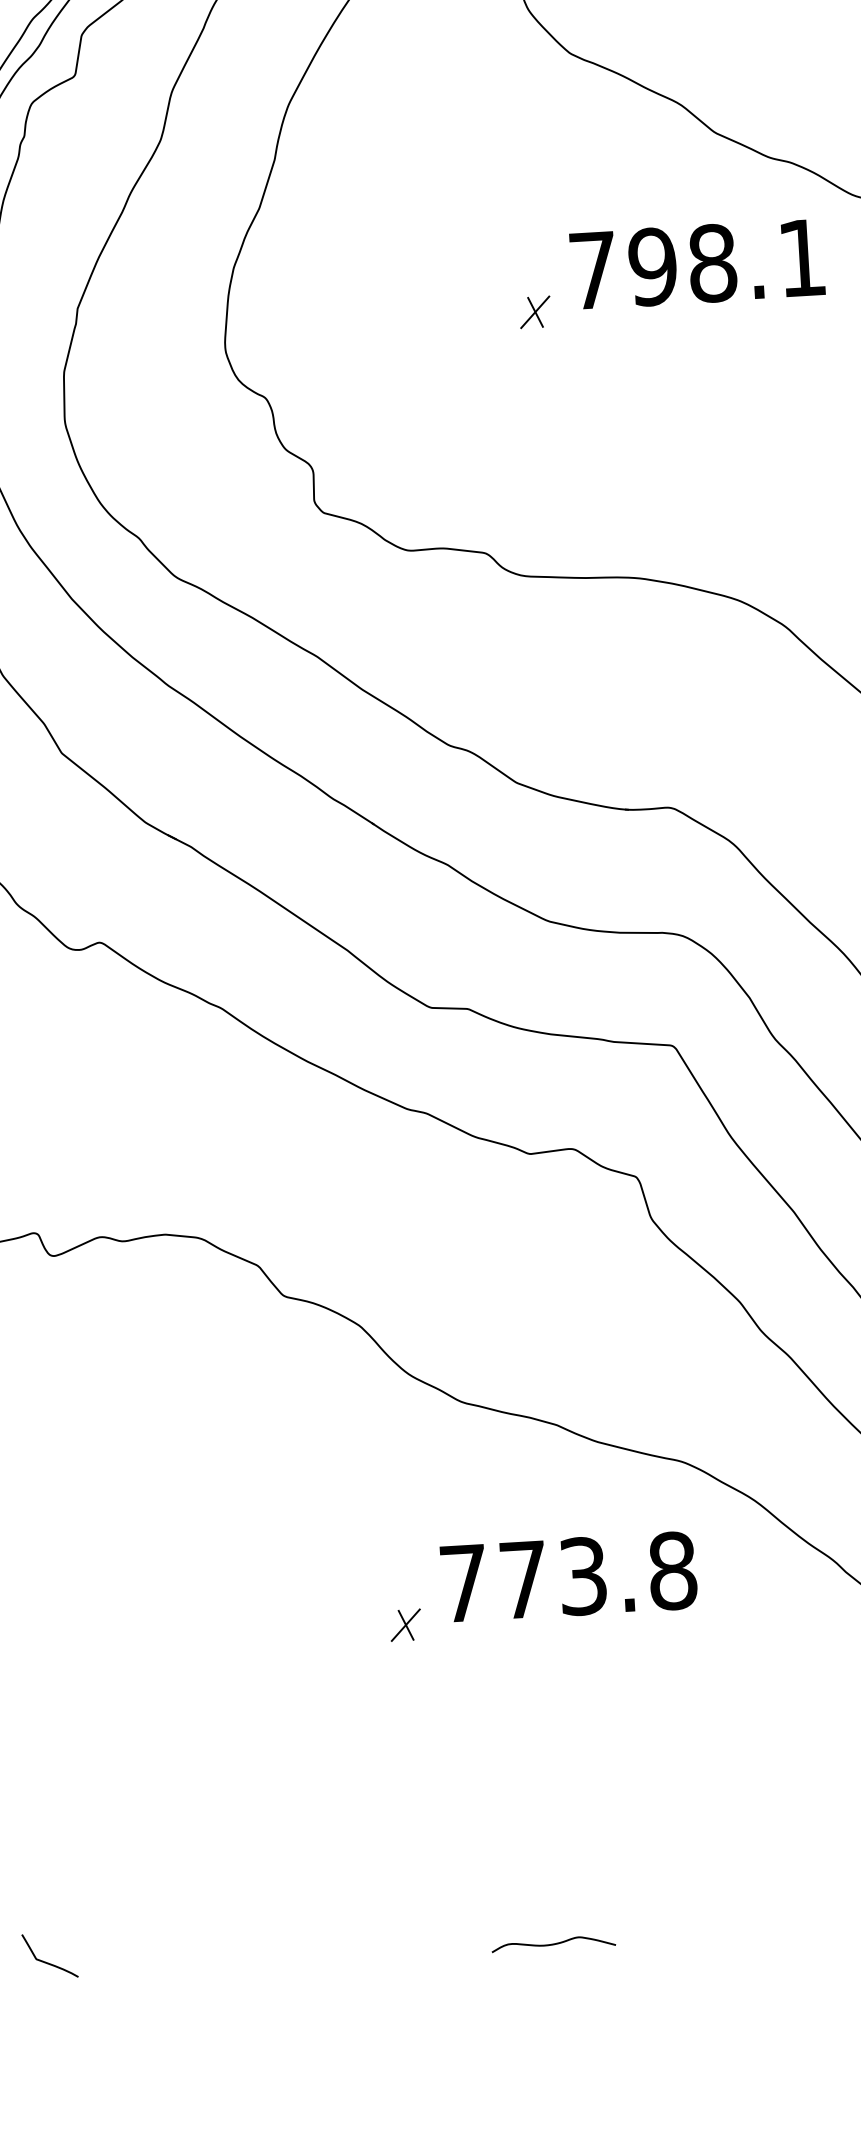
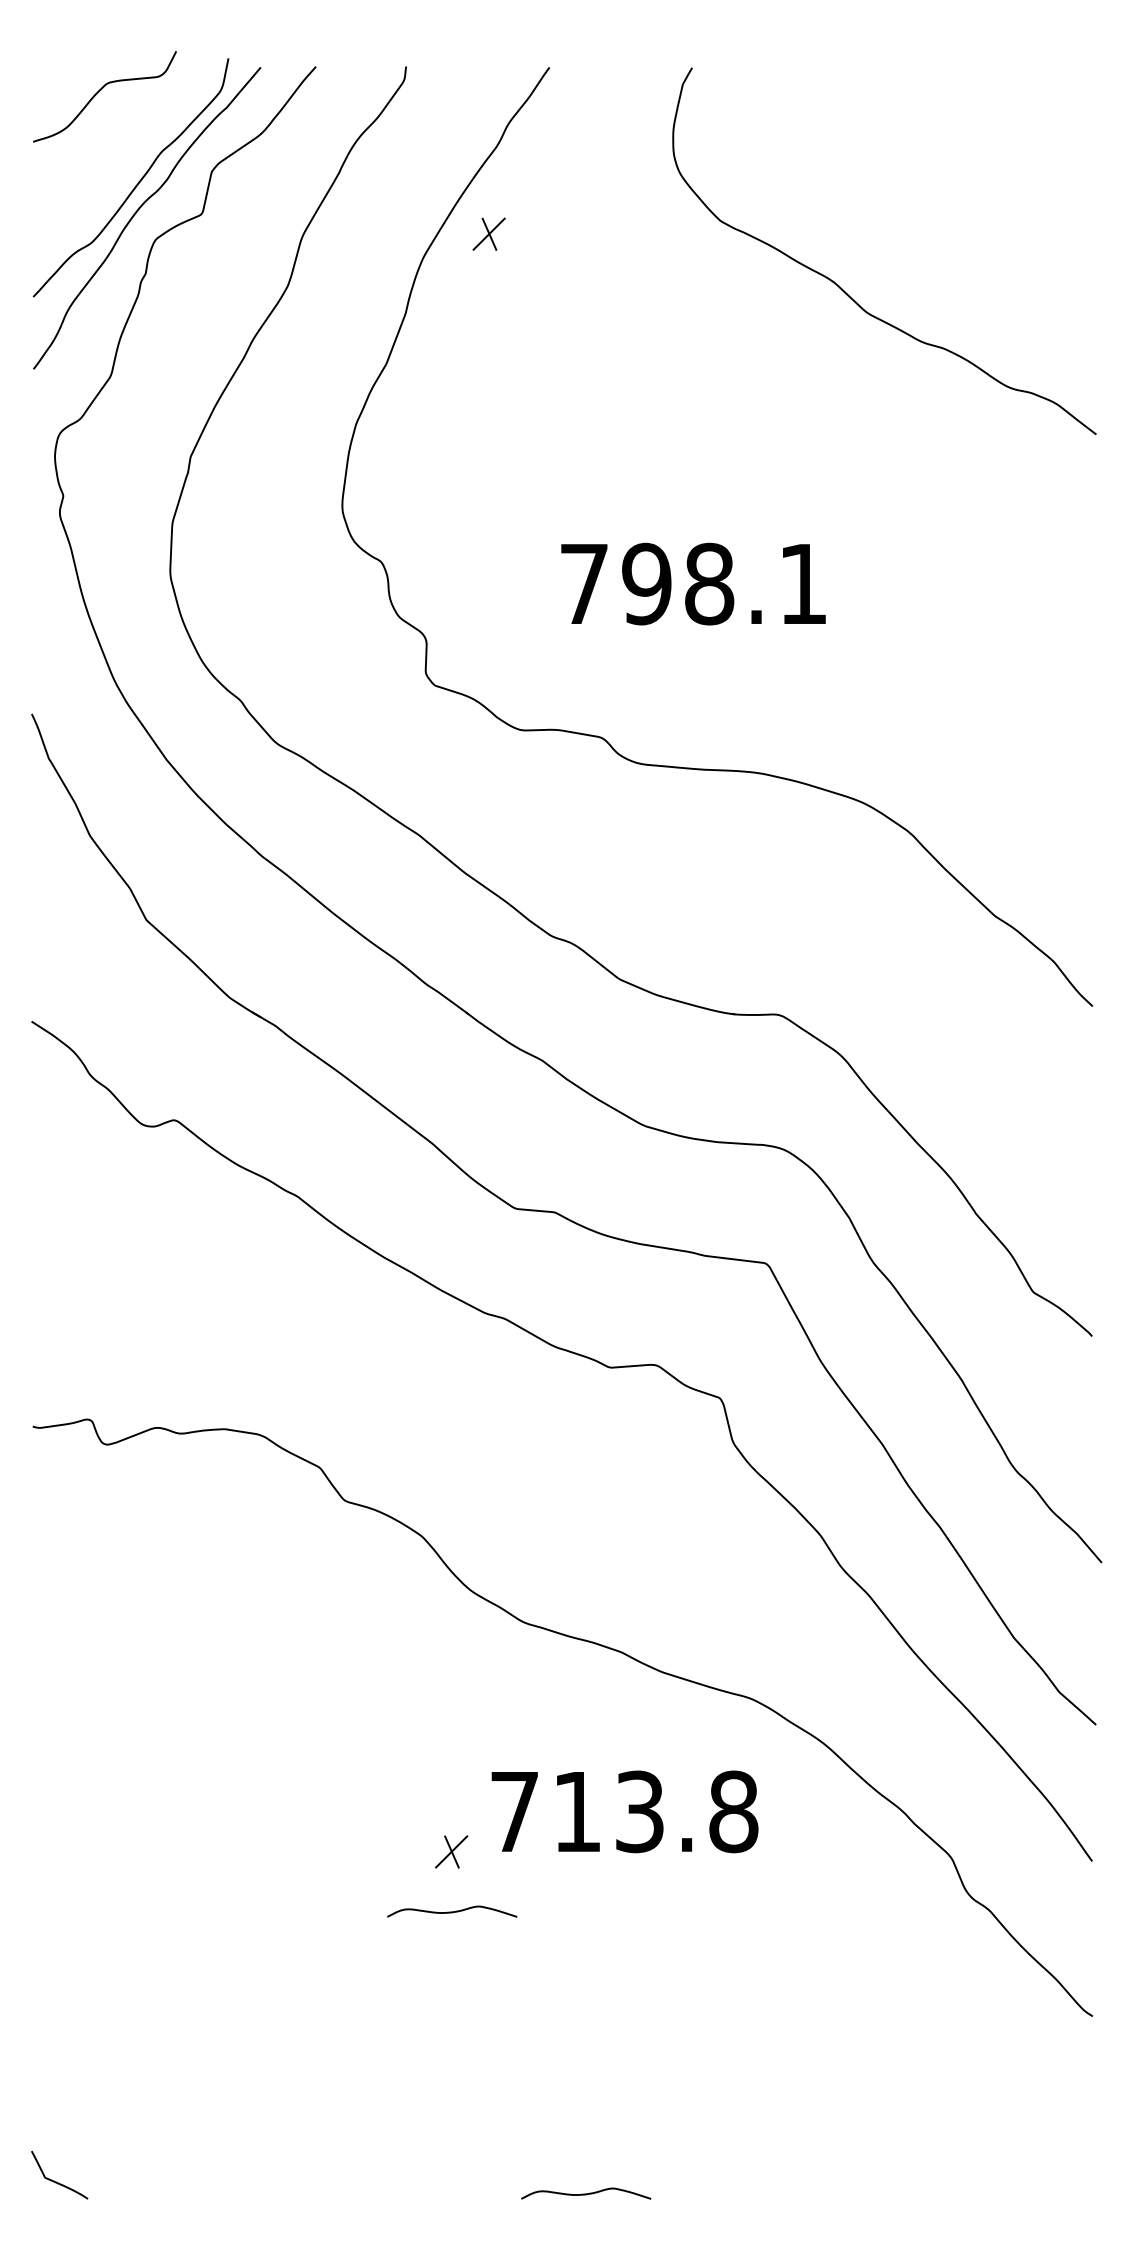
text: (697, 263) -> (693, 583), moved
part: (534, 311) -> (488, 233), moved
text: (523, 1579) -> (577, 1811), 773.8 -> 713.8
curve: (410, 1682) -> (452, 1911), added

